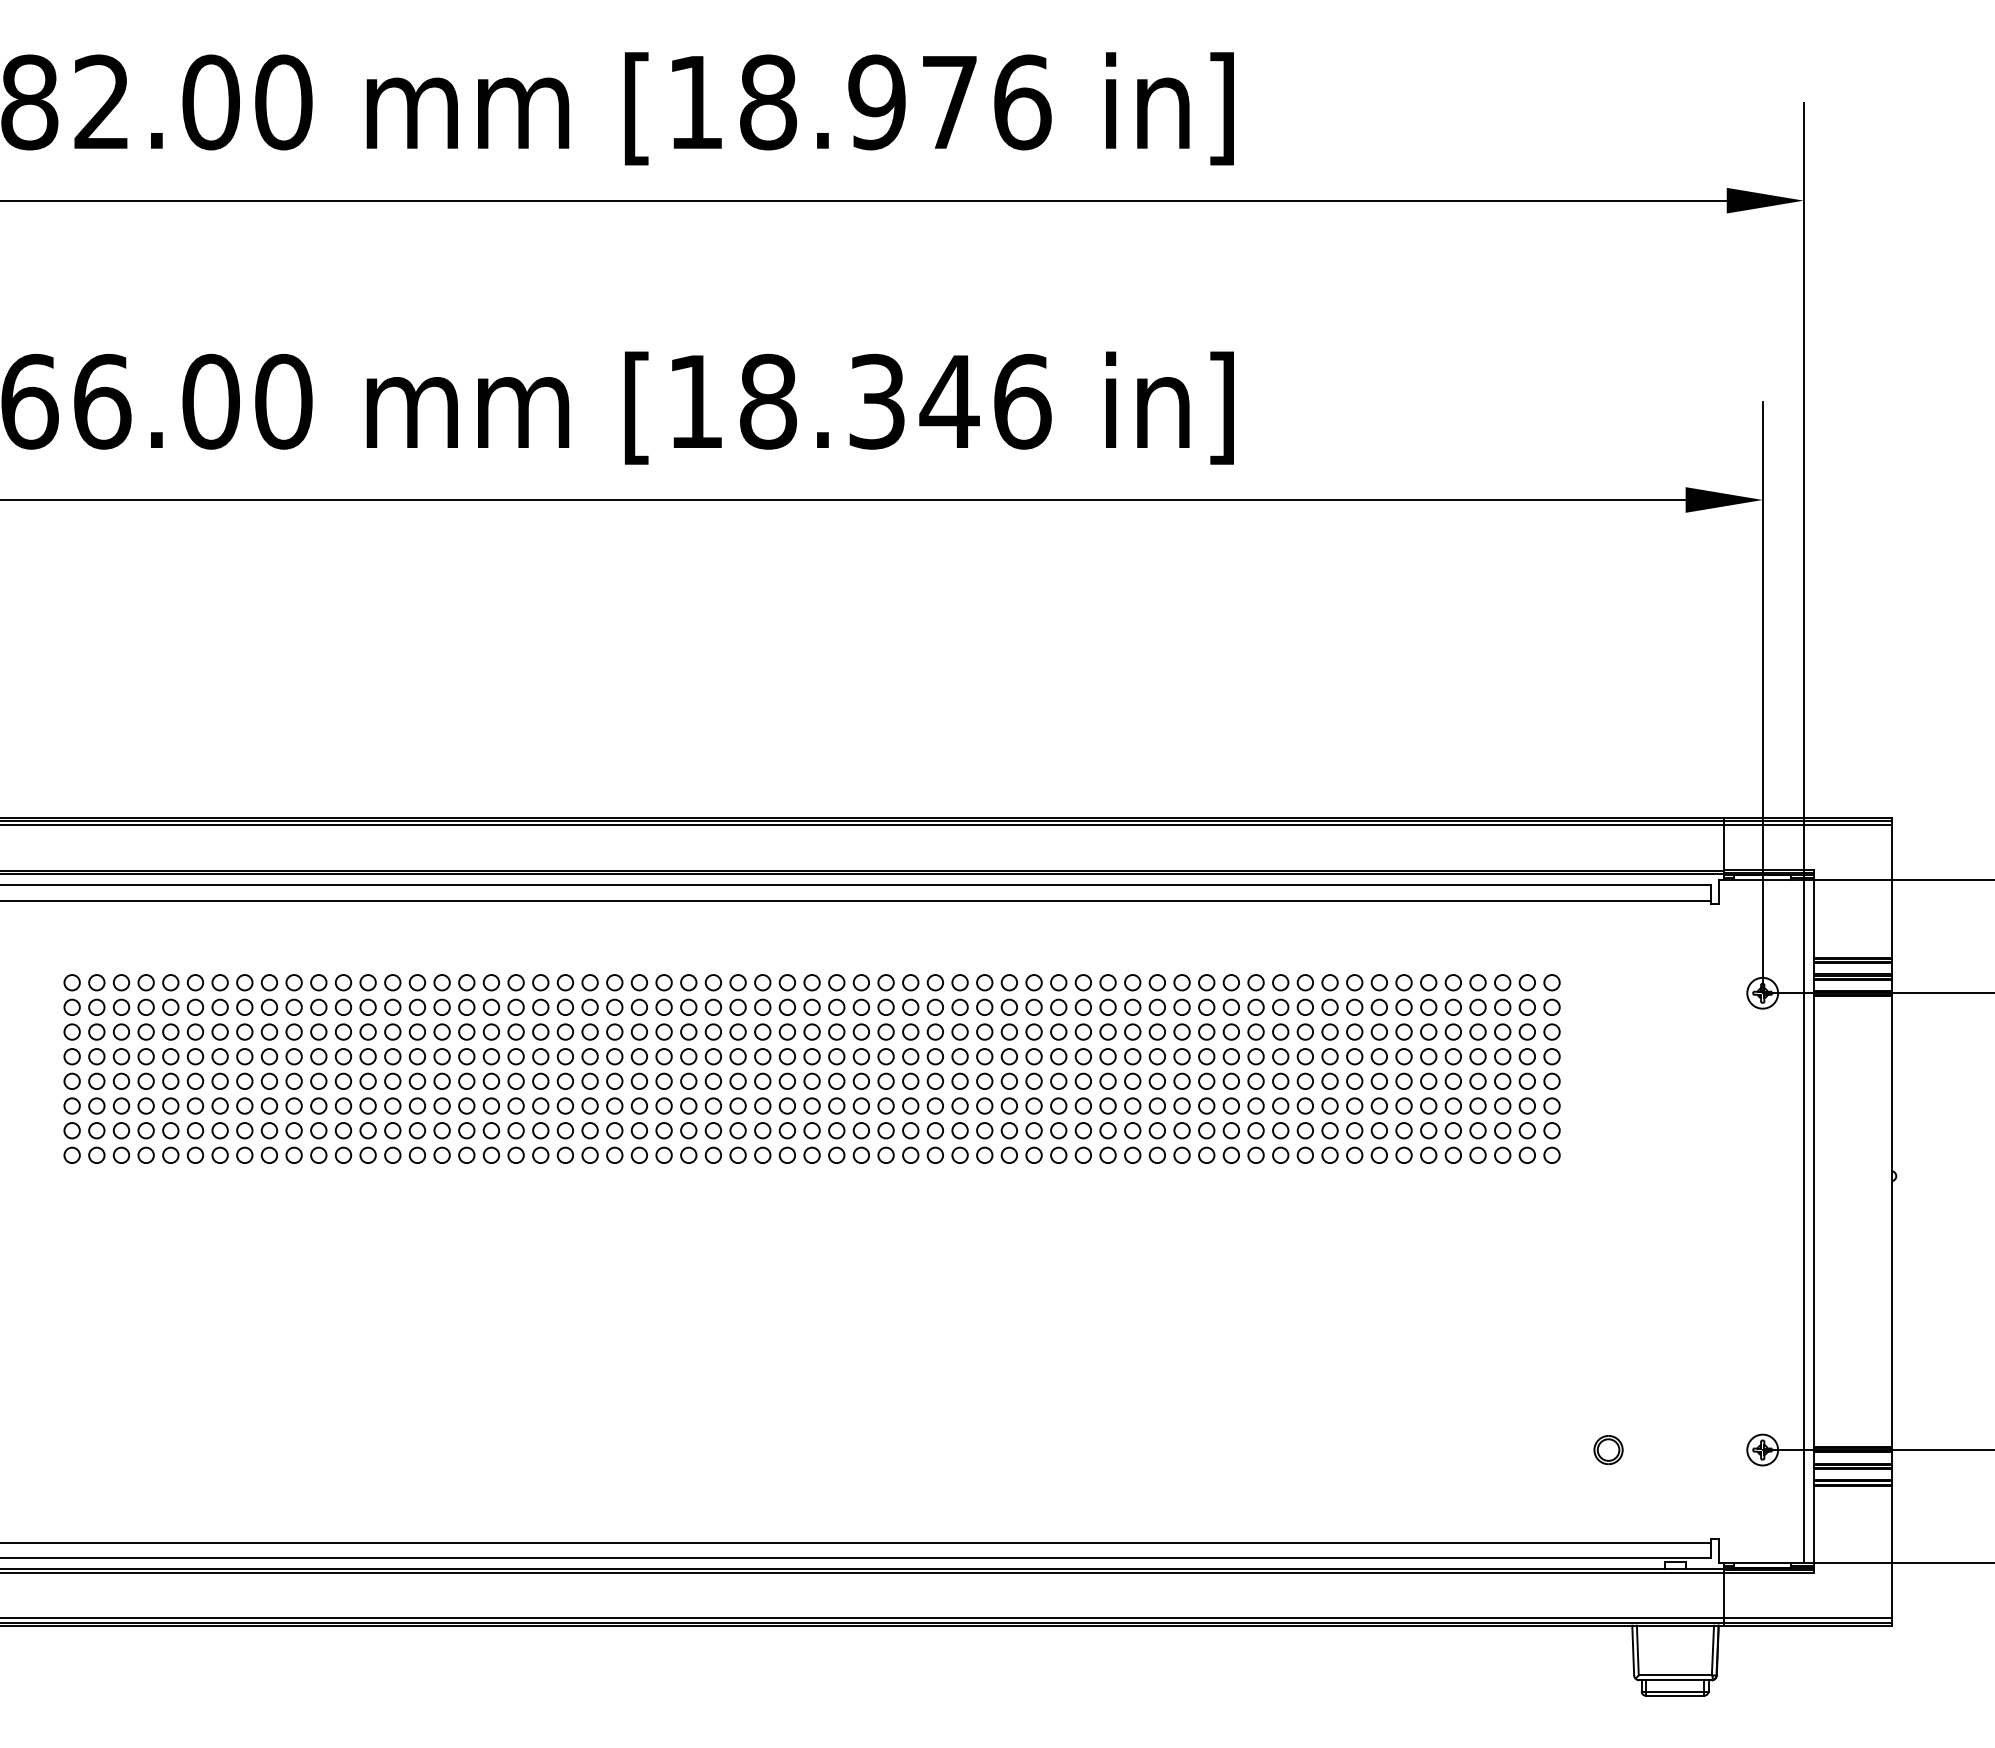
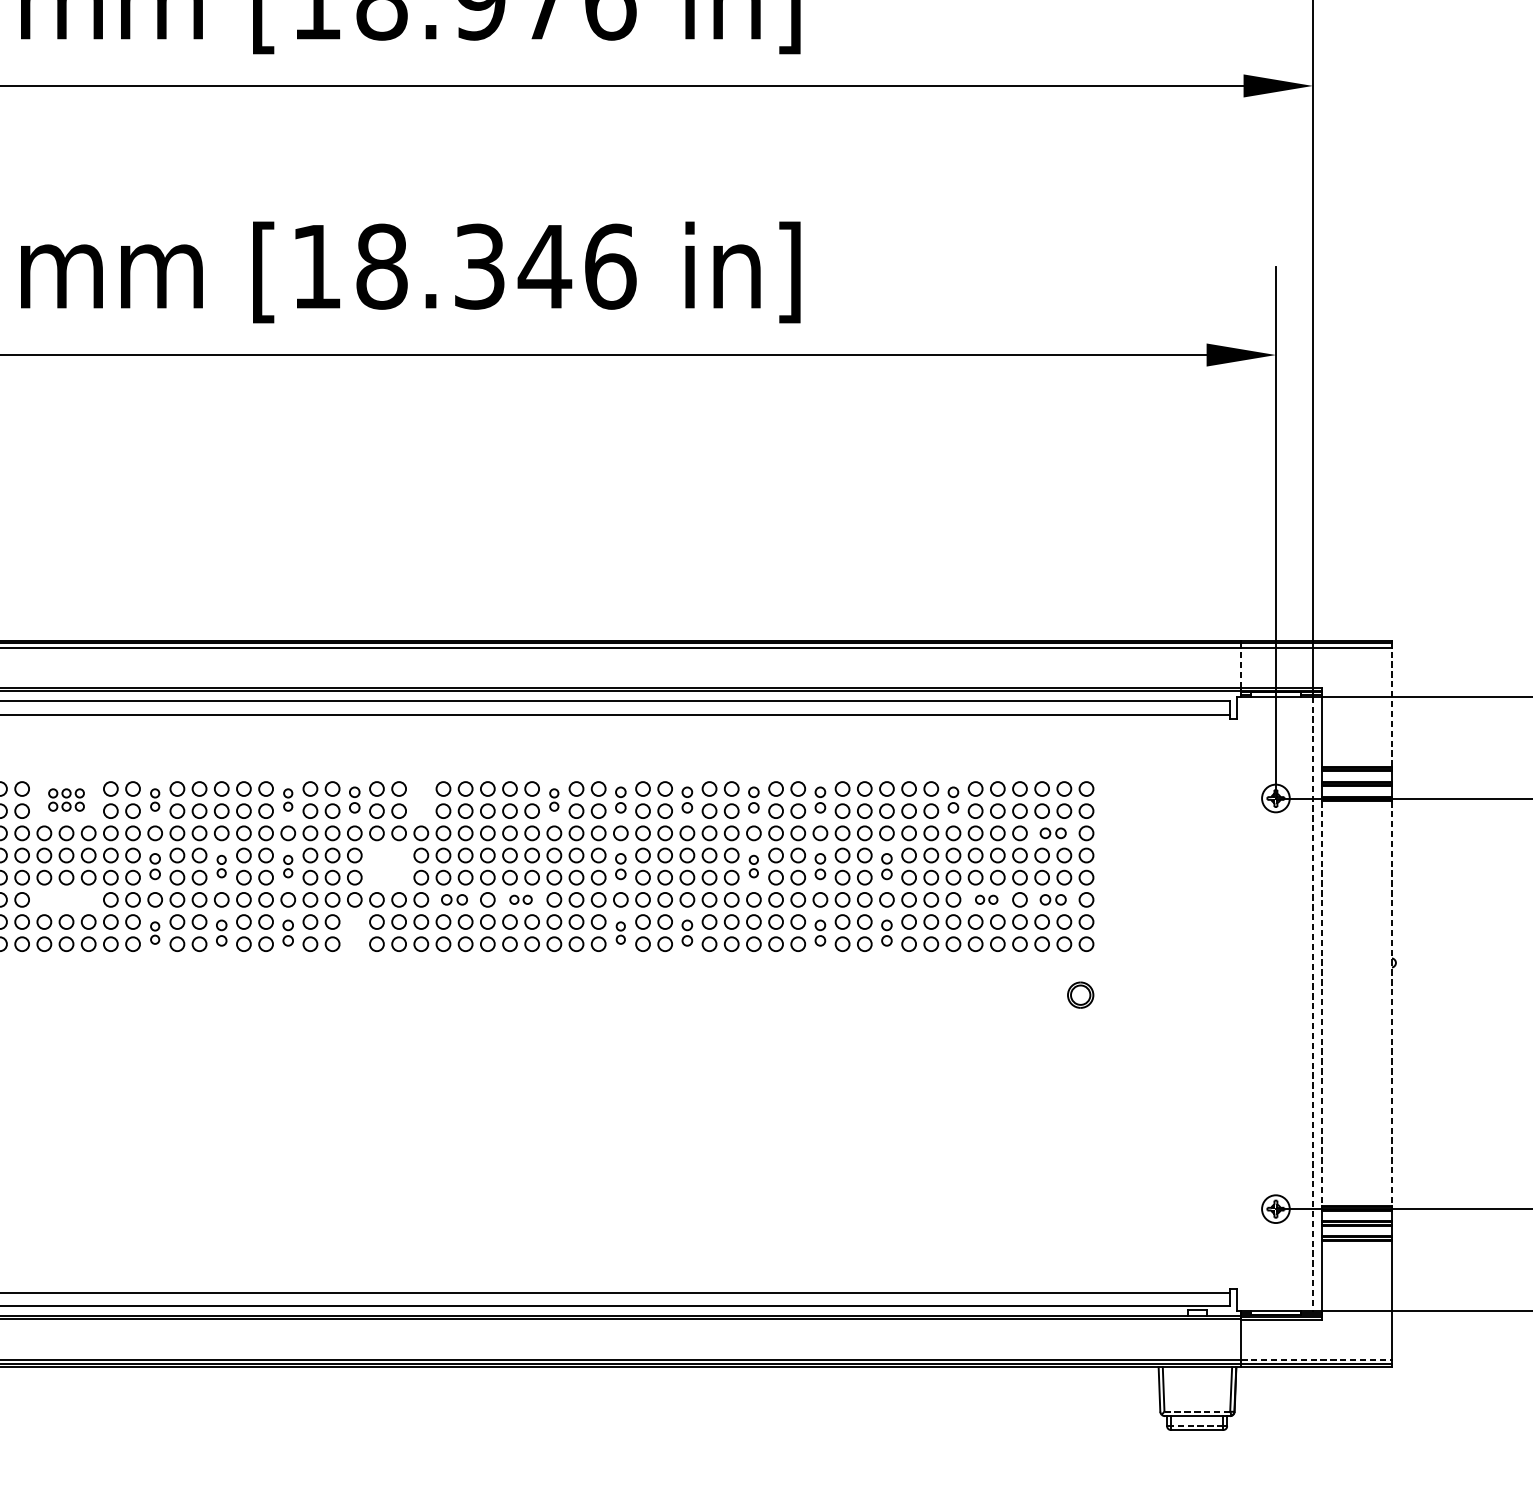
line: (1724, 847) -> (1241, 667), solid -> dashed
line: (1891, 891) -> (1391, 707), solid -> dashed
part: (417, 994) -> (66, 799), size x0.6
part: (515, 994) -> (154, 799), size x0.6
part: (663, 994) -> (287, 799), size x0.6
part: (737, 994) -> (354, 799), size x0.7
part: (811, 994) -> (420, 799), removed
part: (959, 994) -> (553, 799), size x0.6
part: (1033, 994) -> (620, 799), size x0.7
part: (1107, 994) -> (686, 799), size x0.7
part: (1181, 994) -> (753, 799), size x0.7
part: (1255, 994) -> (819, 799), size x0.7
part: (1403, 994) -> (952, 799), size x0.7
part: (1514, 1031) -> (1052, 832), size x0.7
part: (769, 1062) -> (383, 860), removed
part: (515, 1068) -> (154, 866), size x0.7
part: (589, 1068) -> (221, 866), size x0.6
part: (663, 1068) -> (287, 866), size x0.6
part: (1033, 1068) -> (620, 866), size x0.7
part: (1181, 1068) -> (753, 866), size x0.6
part: (1255, 1068) -> (819, 866), size x0.7
part: (1329, 1068) -> (886, 866), size x0.7
part: (417, 1105) -> (66, 899), removed
part: (848, 1105) -> (454, 899), size x0.7
part: (922, 1105) -> (520, 899), size x0.6
part: (1440, 1105) -> (986, 899), size x0.6
part: (1514, 1105) -> (1052, 899), size x0.7
part: (515, 1142) -> (154, 932), size x0.6
part: (589, 1142) -> (221, 932), size x0.7
part: (663, 1142) -> (287, 932), size x0.7
part: (737, 1142) -> (354, 932), removed
part: (1033, 1142) -> (620, 932), size x0.6
part: (1107, 1142) -> (686, 932), size x0.7
part: (1255, 1142) -> (819, 932), size x0.7
part: (1329, 1142) -> (886, 932), size x0.7
line: (1803, 1221) -> (1312, 1003), solid -> dashed
line: (1813, 1222) -> (1321, 1004), solid -> dashed
line: (1891, 1222) -> (1391, 1004), solid -> dashed
part: (1608, 1450) -> (1080, 995), moved
line: (1808, 1617) -> (1317, 1359), solid -> dashed
line: (1675, 1675) -> (1197, 1411), solid -> dashed
line: (1674, 1691) -> (1196, 1426), solid -> dashed

